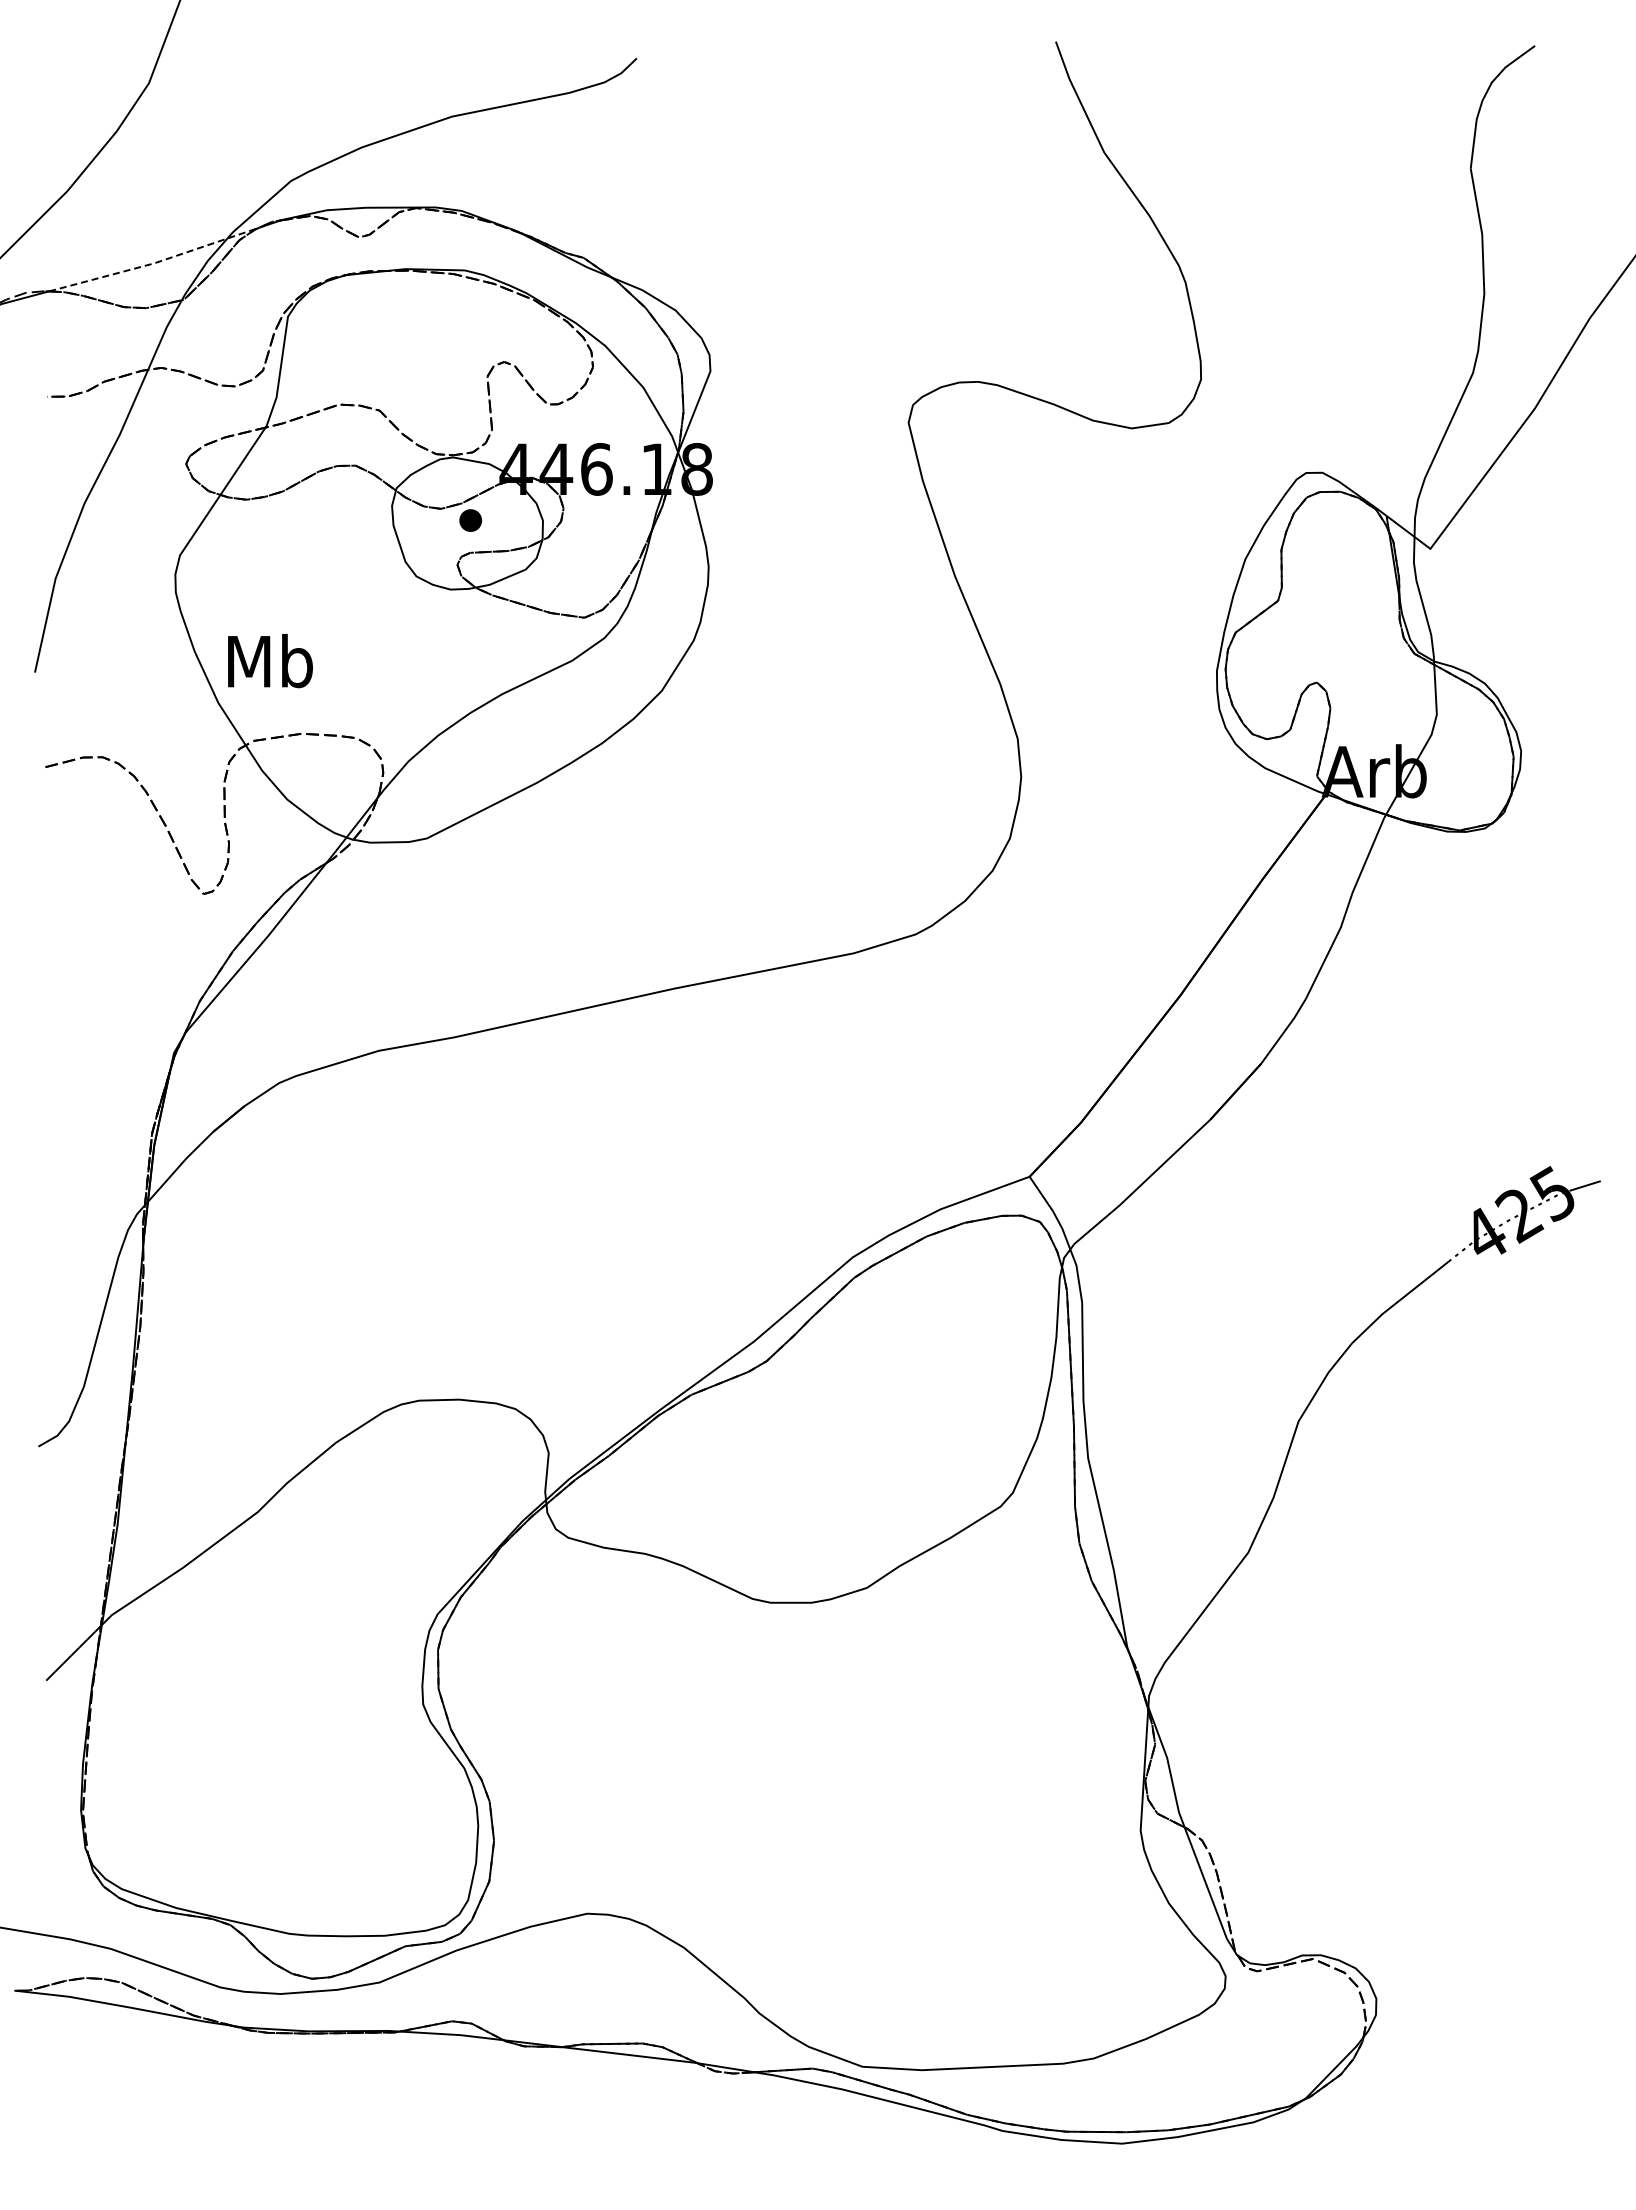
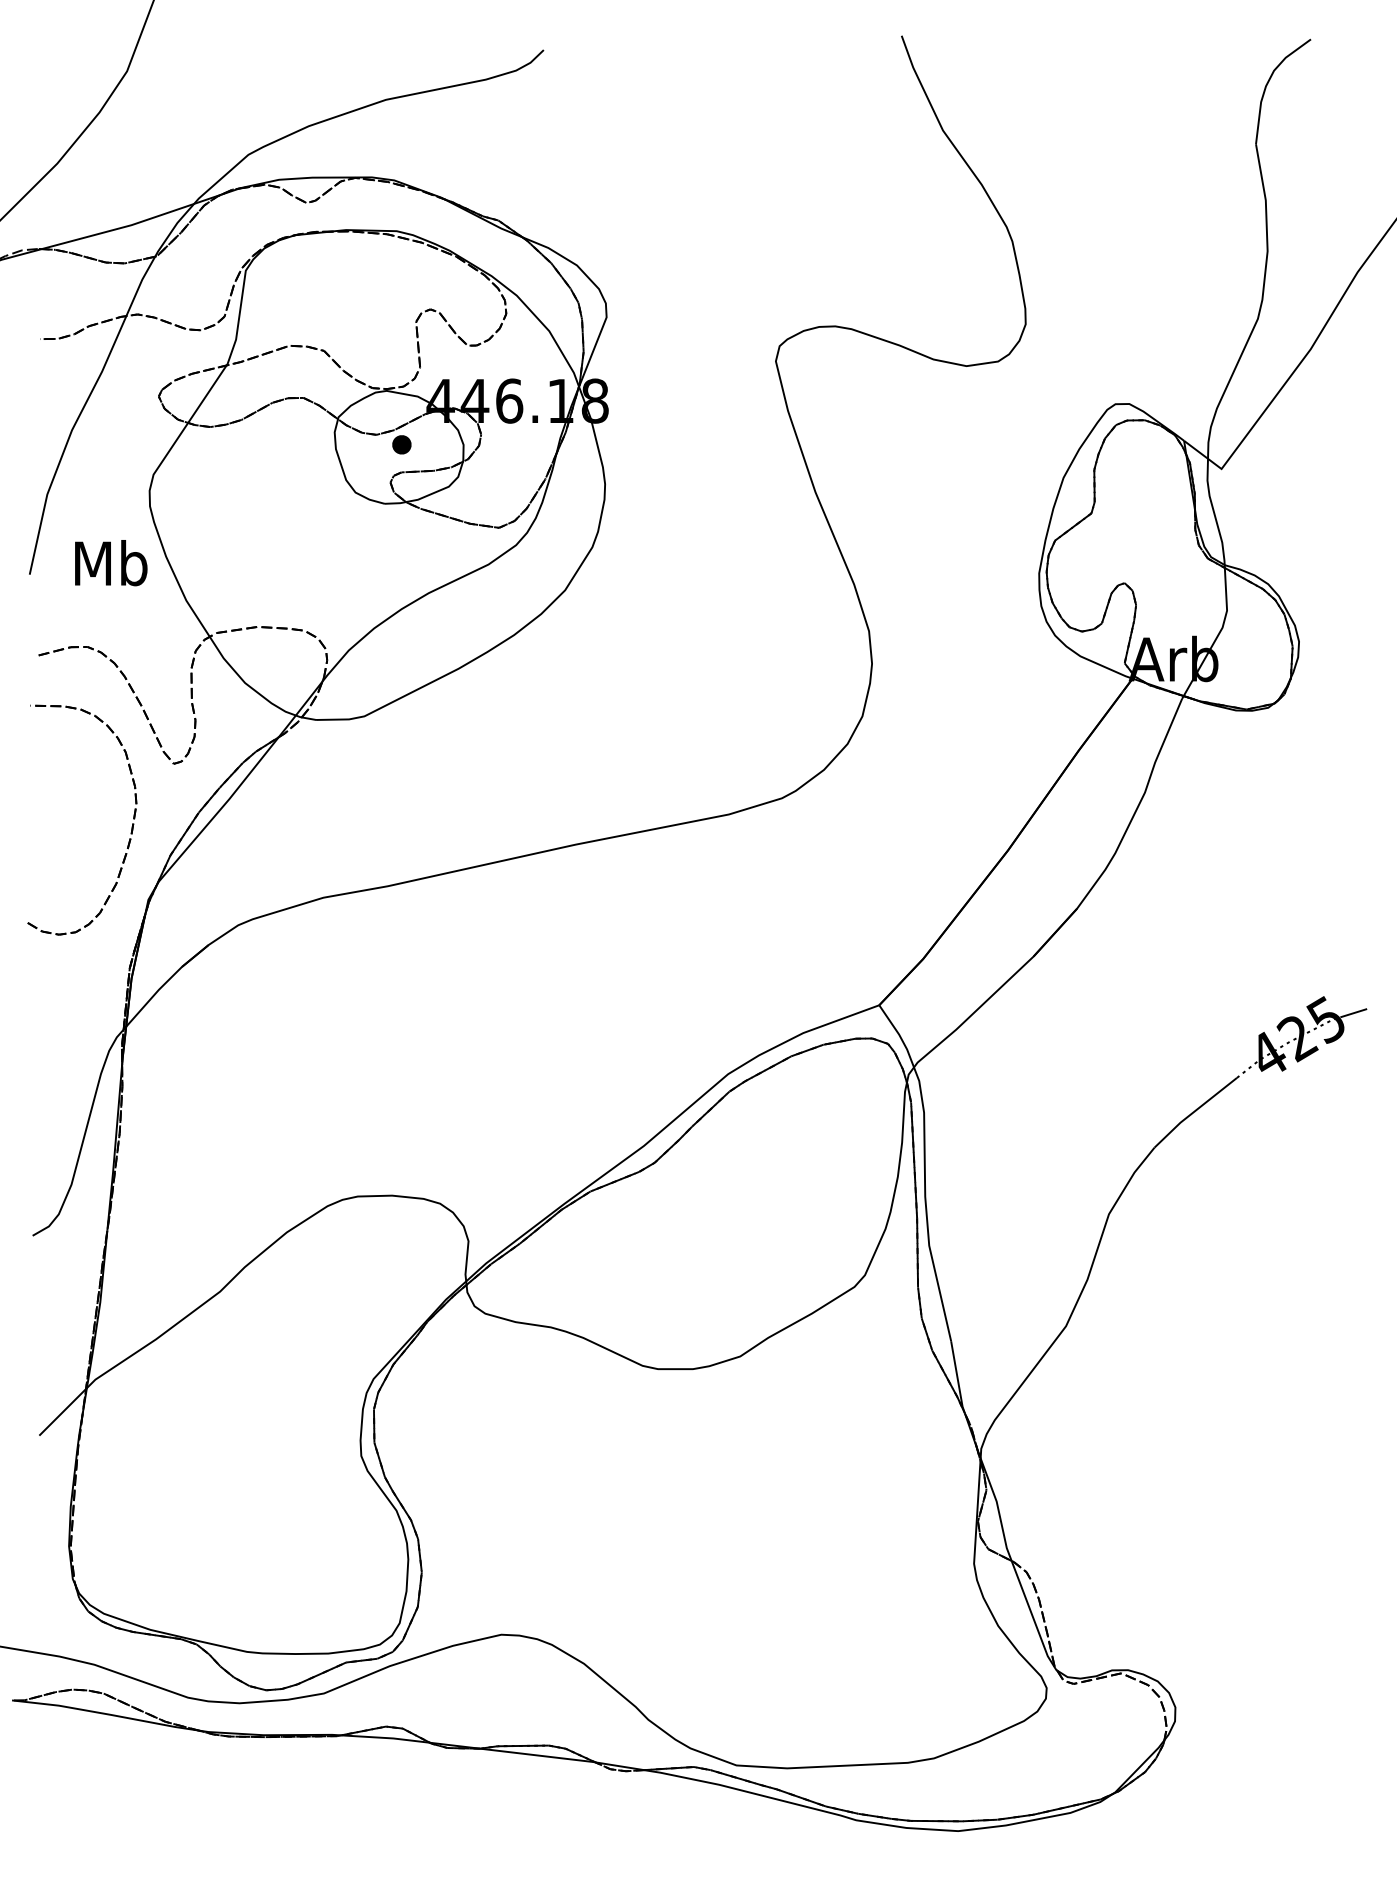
line: (155, 263) -> (132, 225), dashed -> solid
text: (270, 661) -> (111, 563), moved
part: (154, 966) -> (131, 825), added

